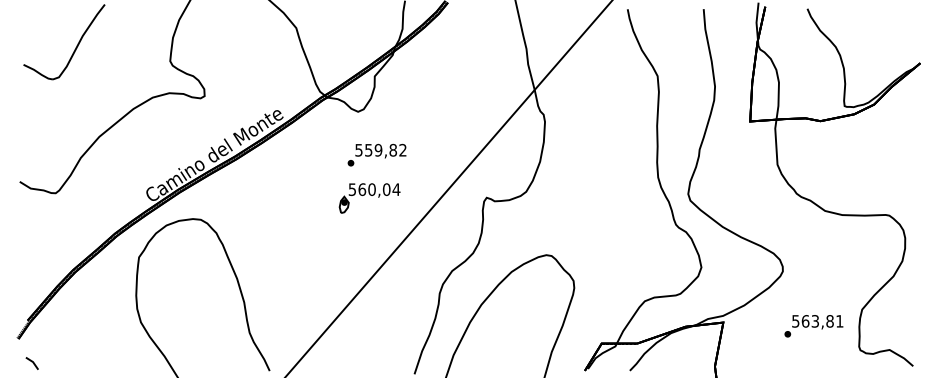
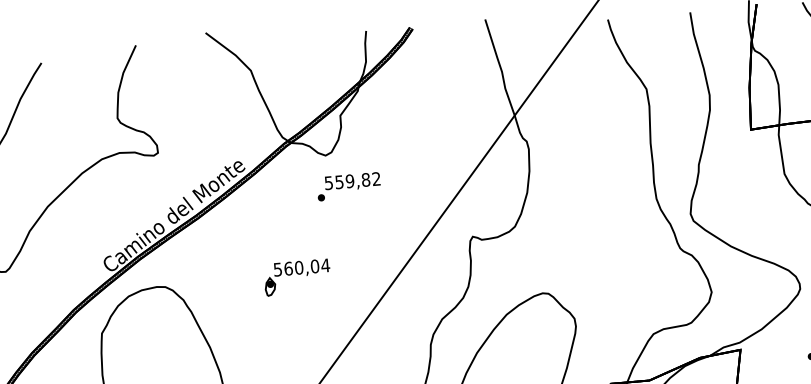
text: (376, 154) -> (348, 186), moved
part: (369, 198) -> (297, 277), moved

